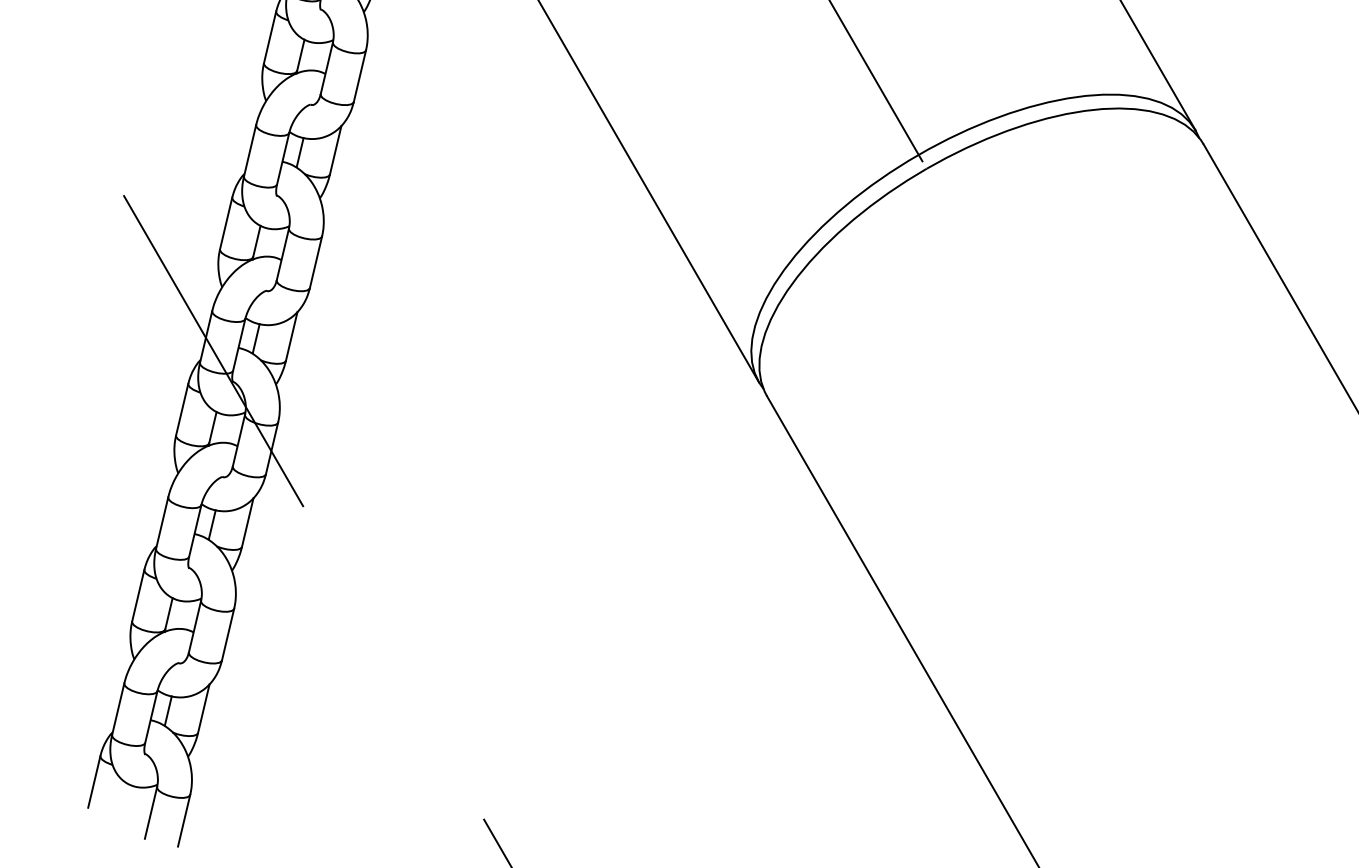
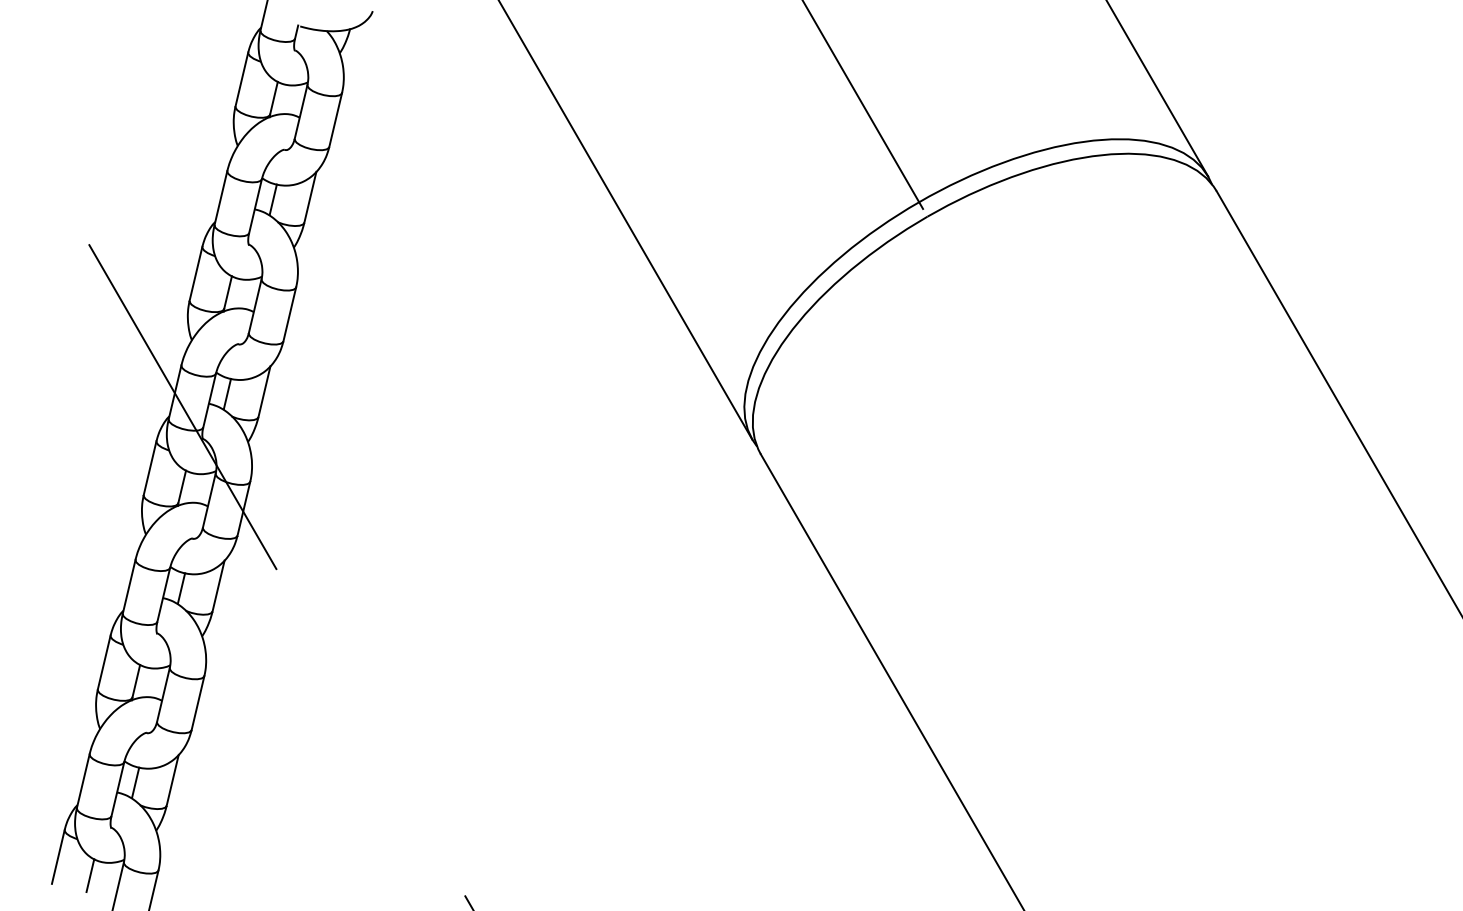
line: (125, 799) -> (90, 875), added

